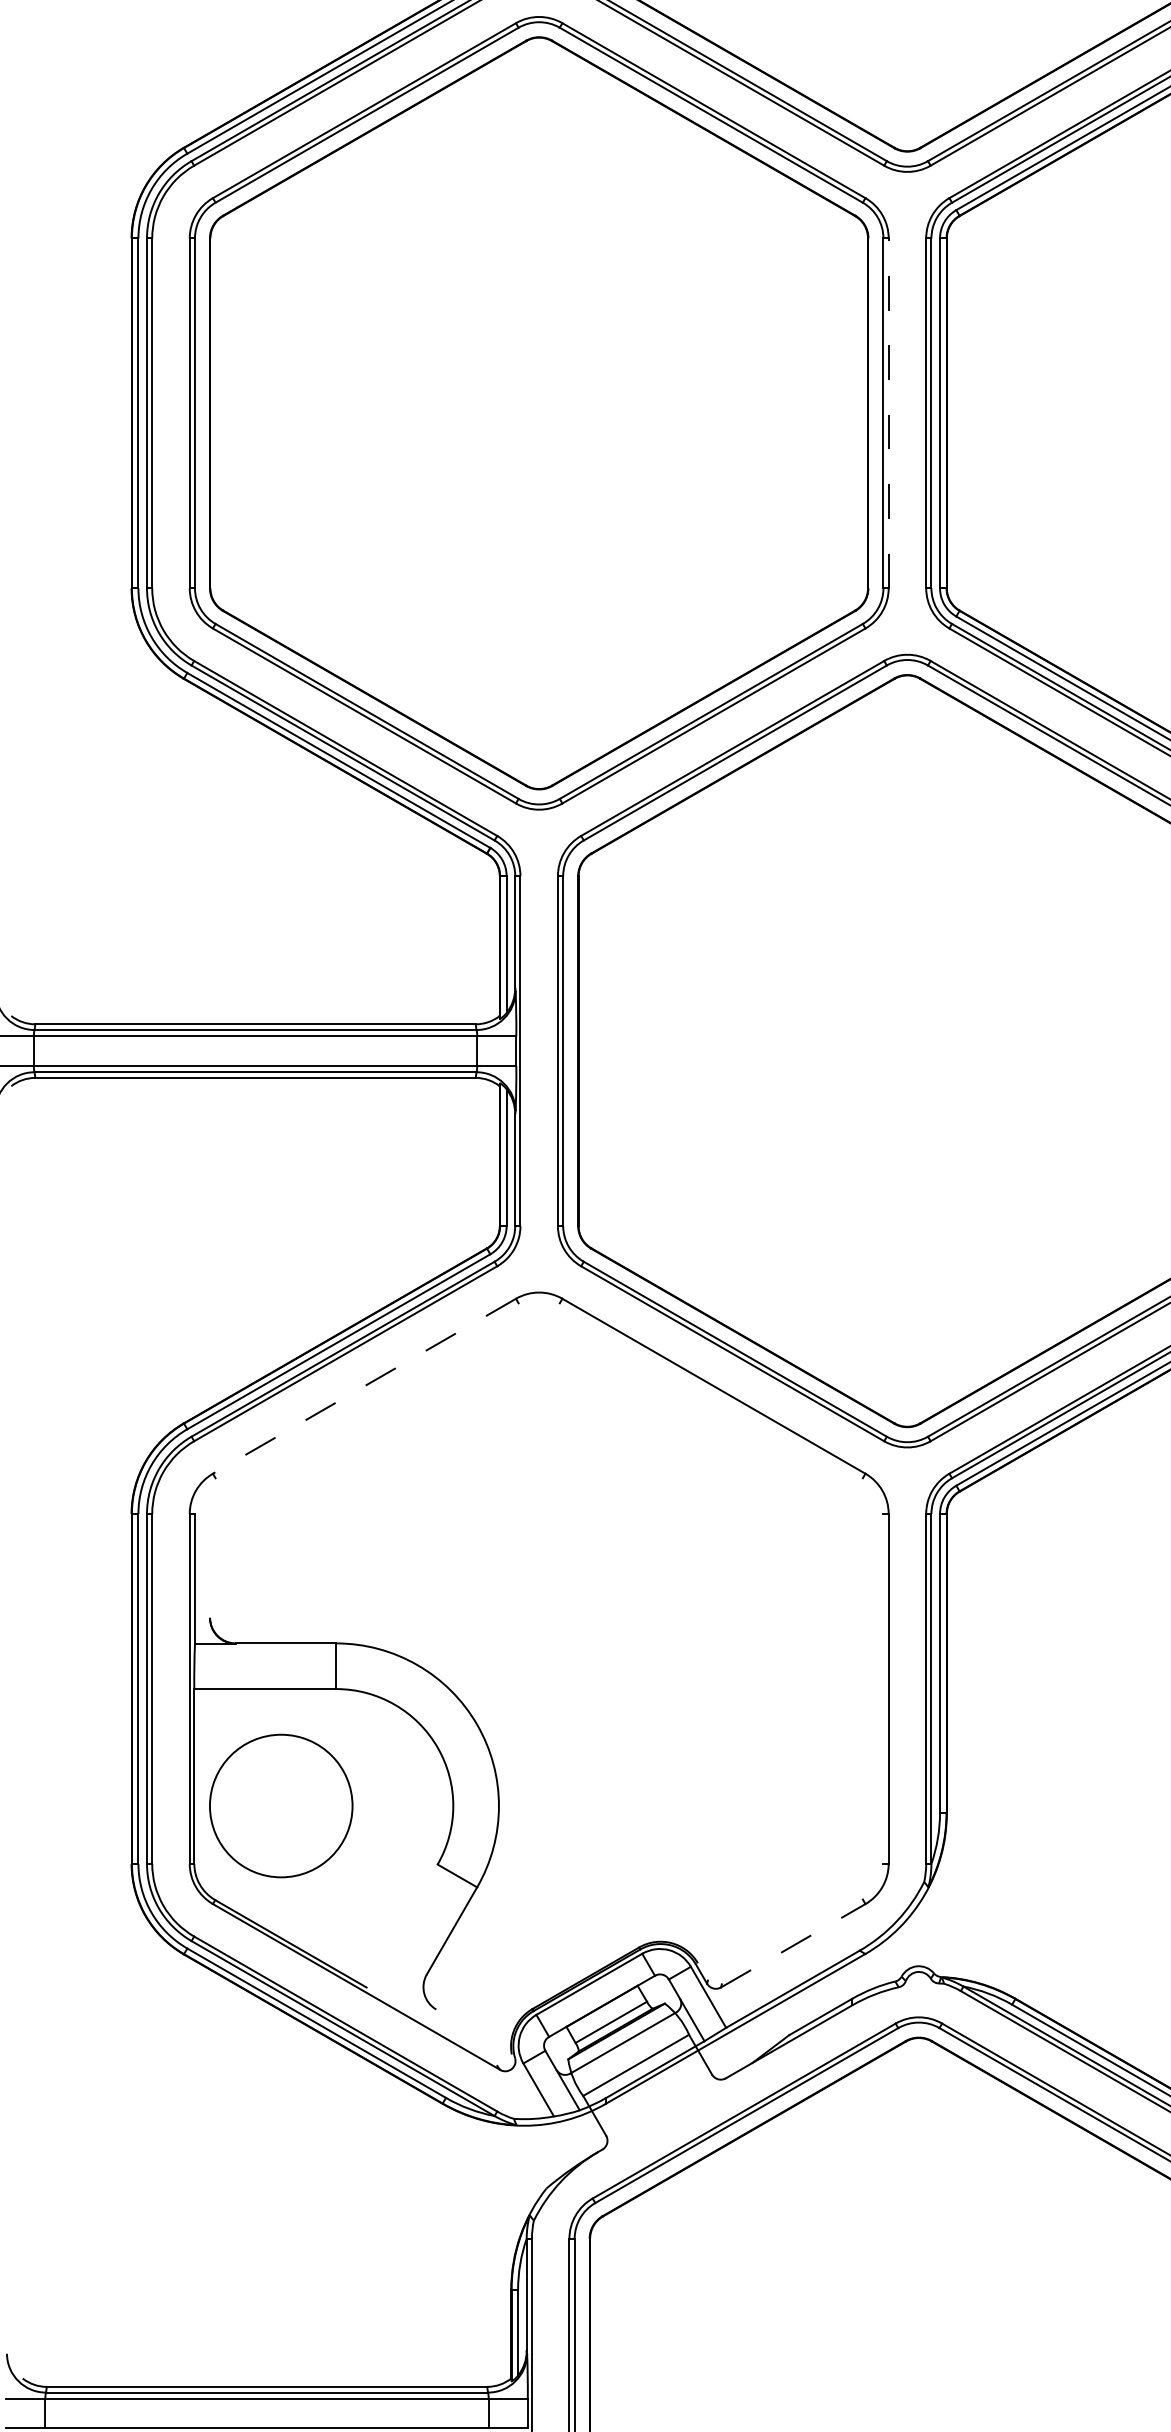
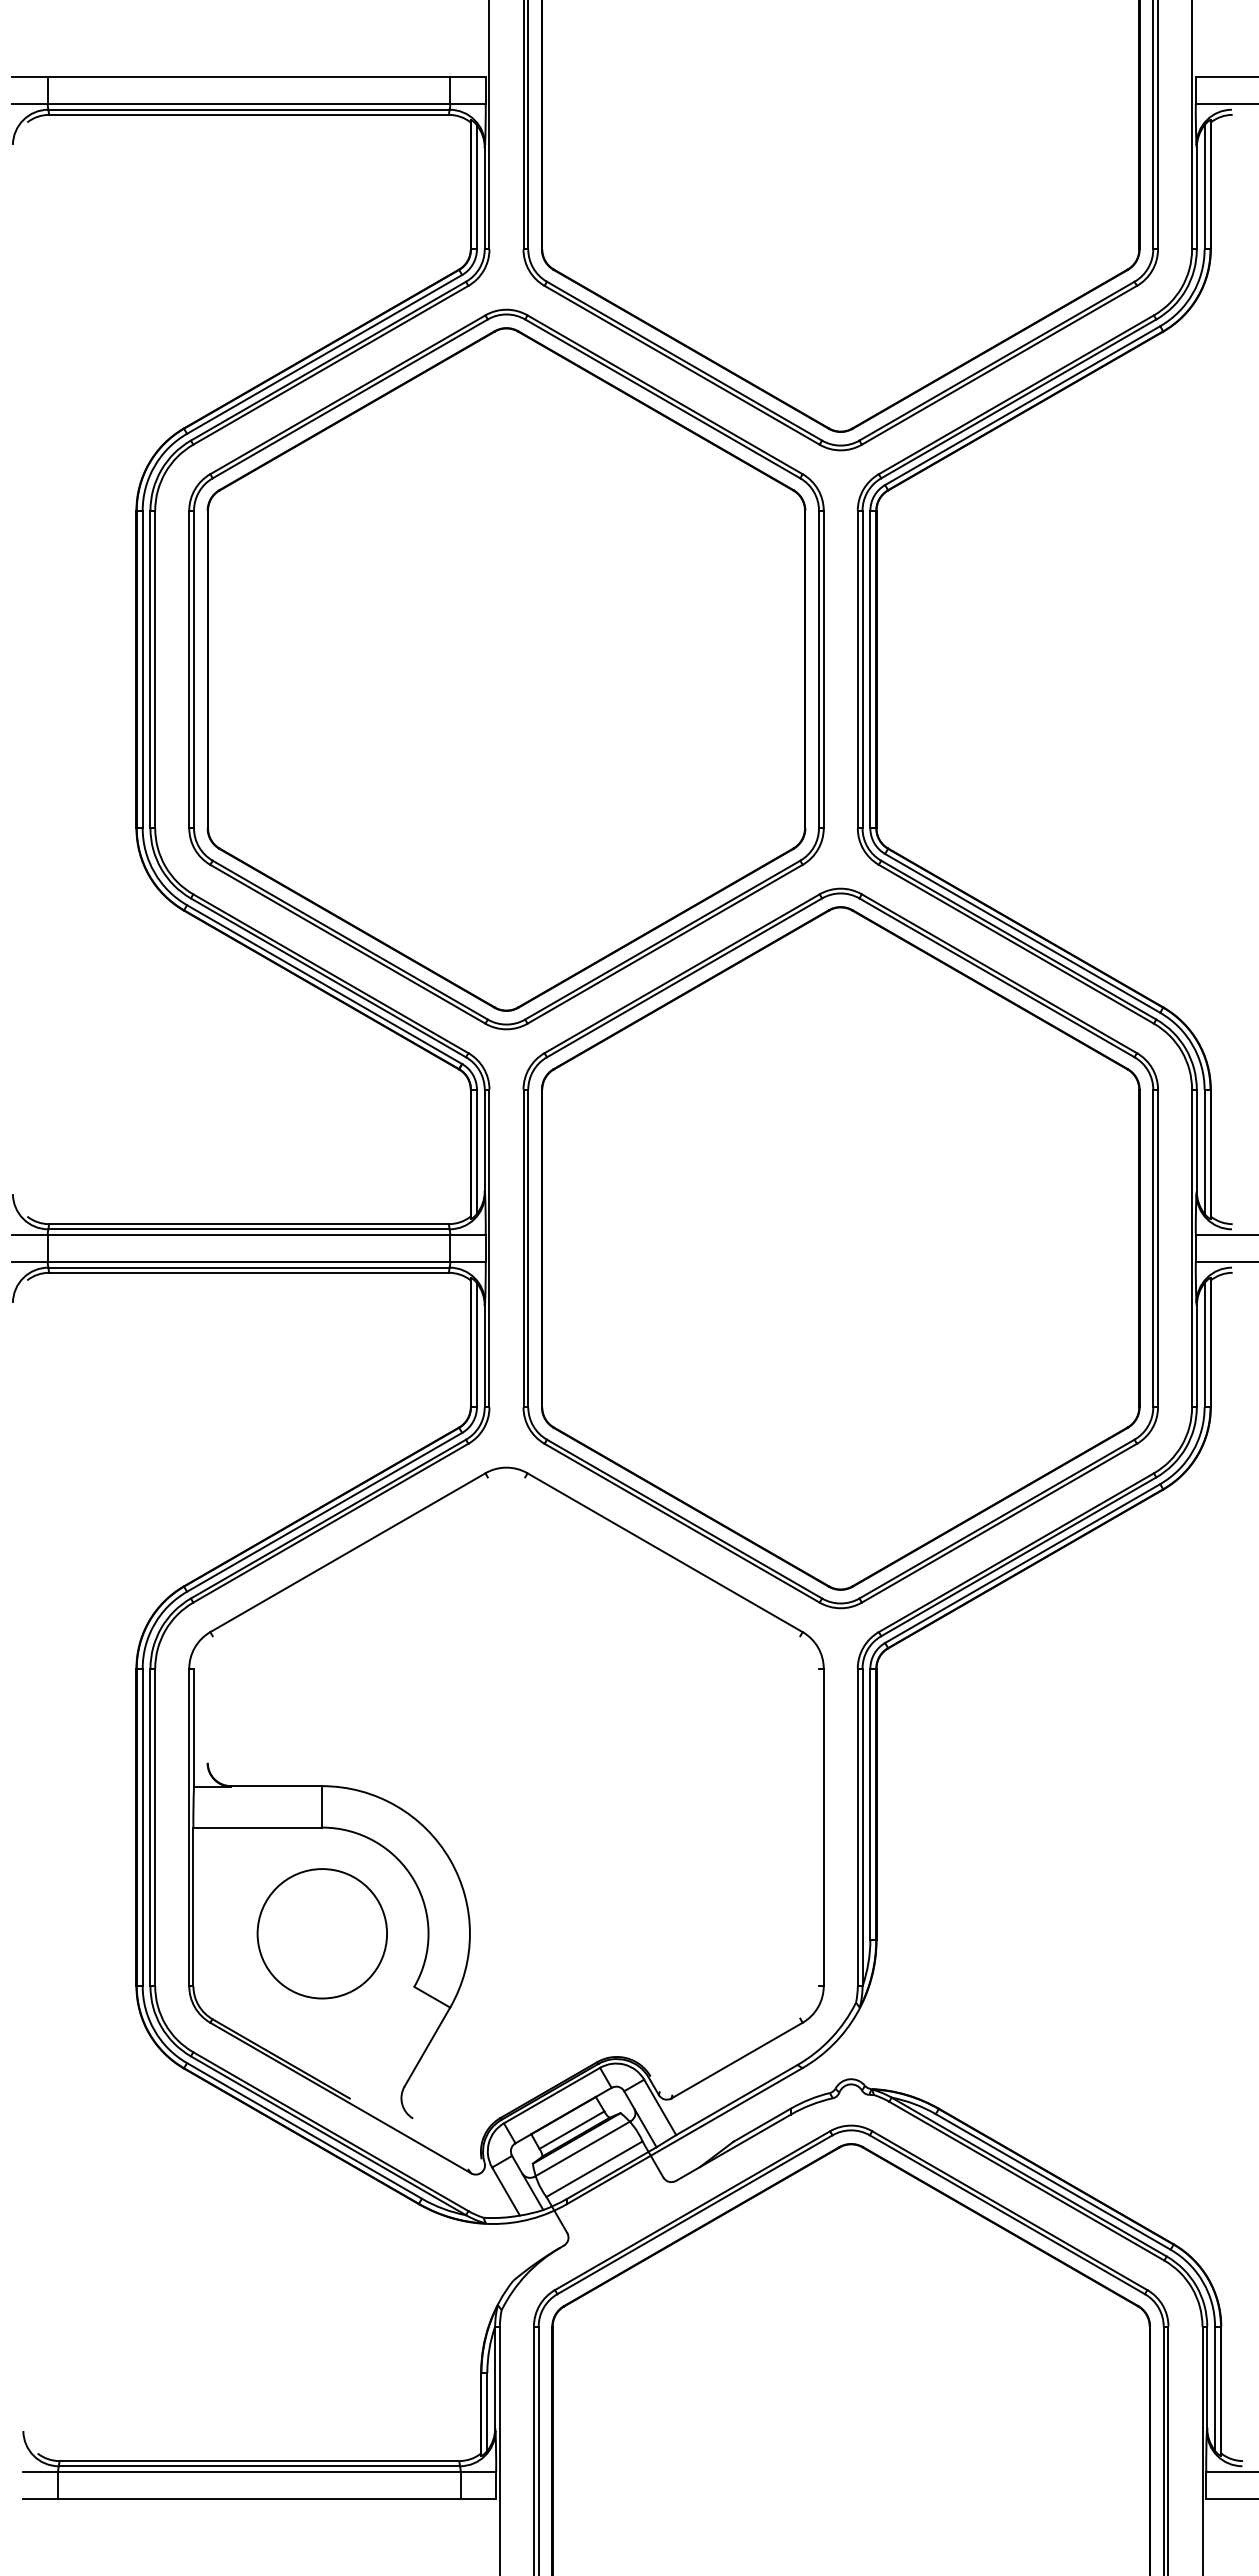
line: (888, 413) -> (823, 669), dashed -> solid
line: (364, 1386) -> (347, 1552), dashed -> solid
circle: (280, 1805) -> (321, 1933), moved
line: (793, 1945) -> (737, 2060), dashed -> solid

